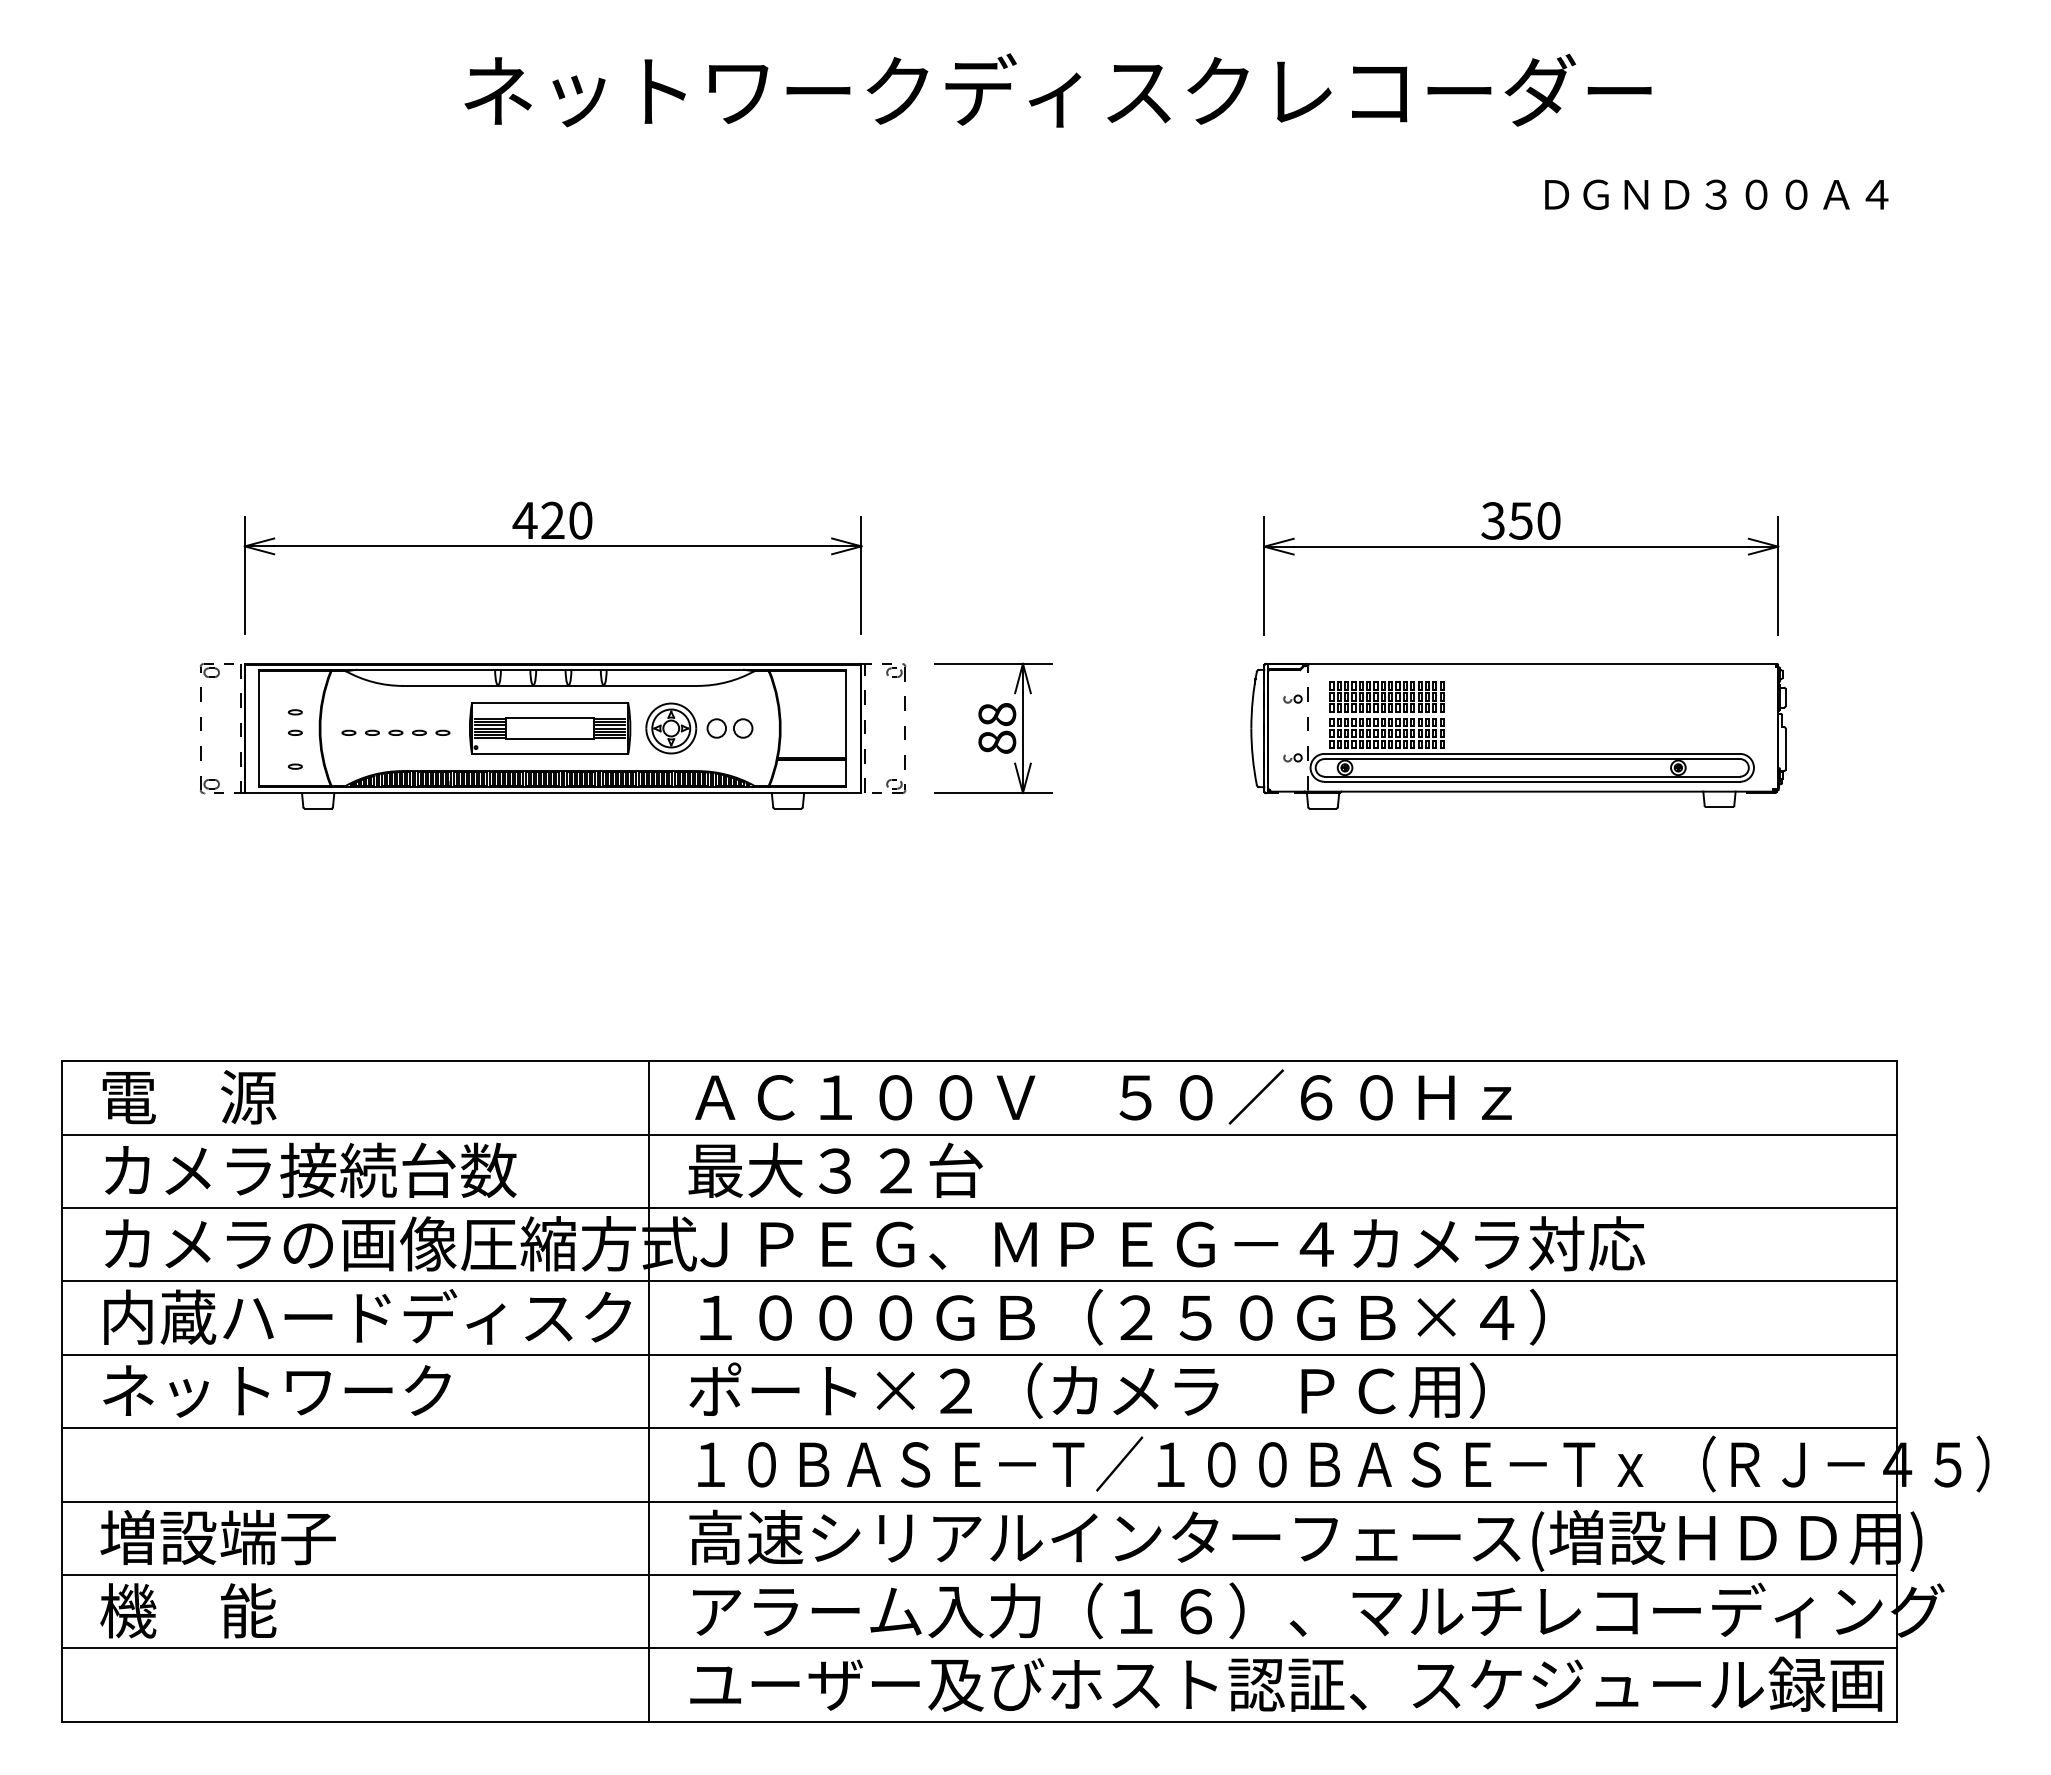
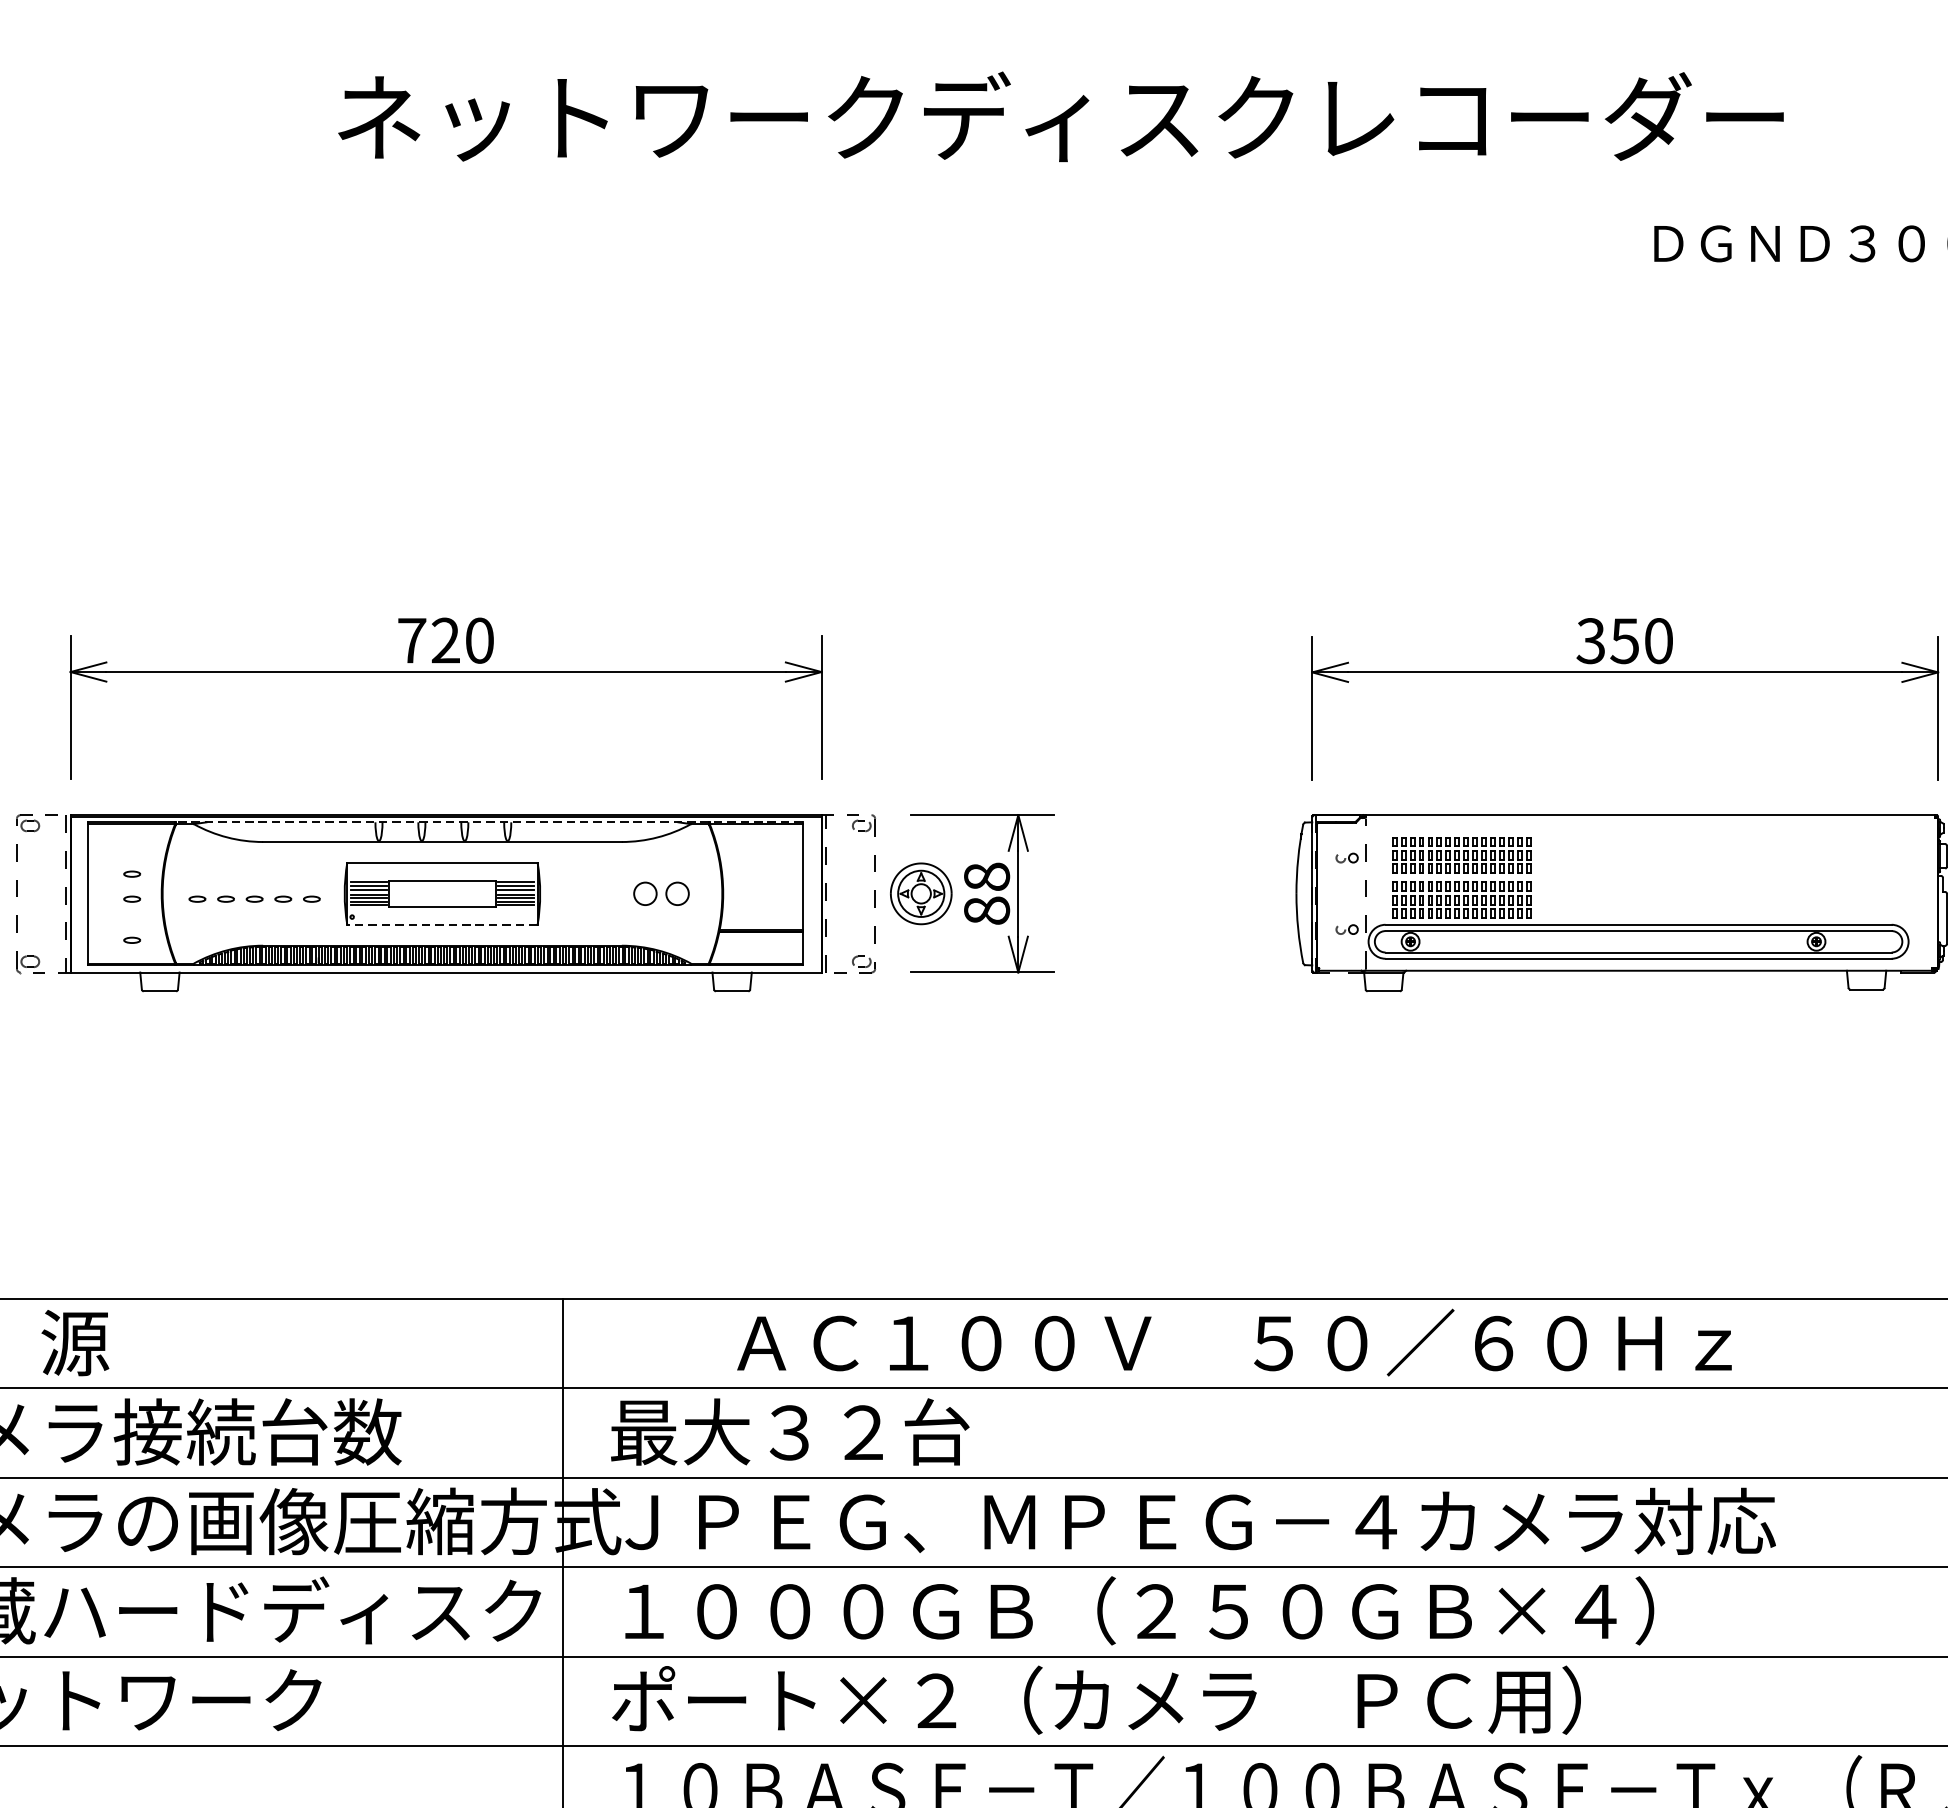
text: (524, 520) -> (411, 640), 420 -> 720
line: (588, 669) -> (489, 821), solid -> dashed
part: (671, 728) -> (921, 893), moved
line: (549, 754) -> (441, 925), solid -> dashed
text: (1103, 1096) -> (1234, 1342), moved

